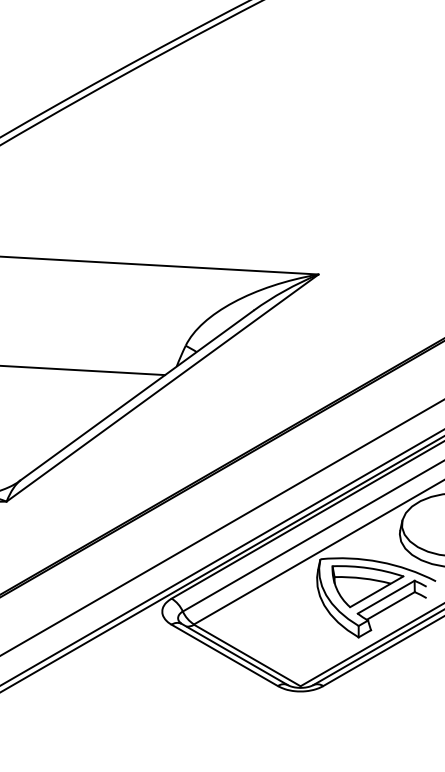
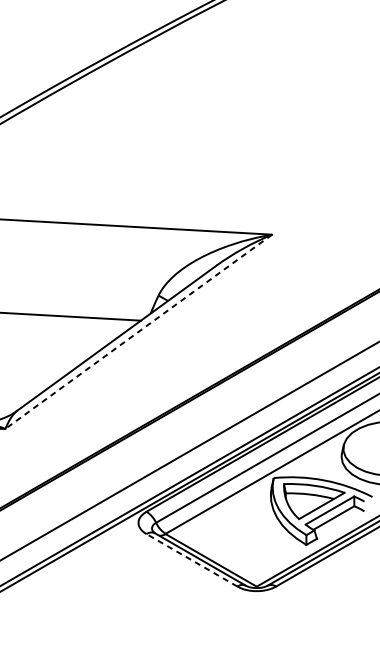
line: (162, 388) -> (138, 332), solid -> dashed
line: (224, 655) -> (191, 560), solid -> dashed

